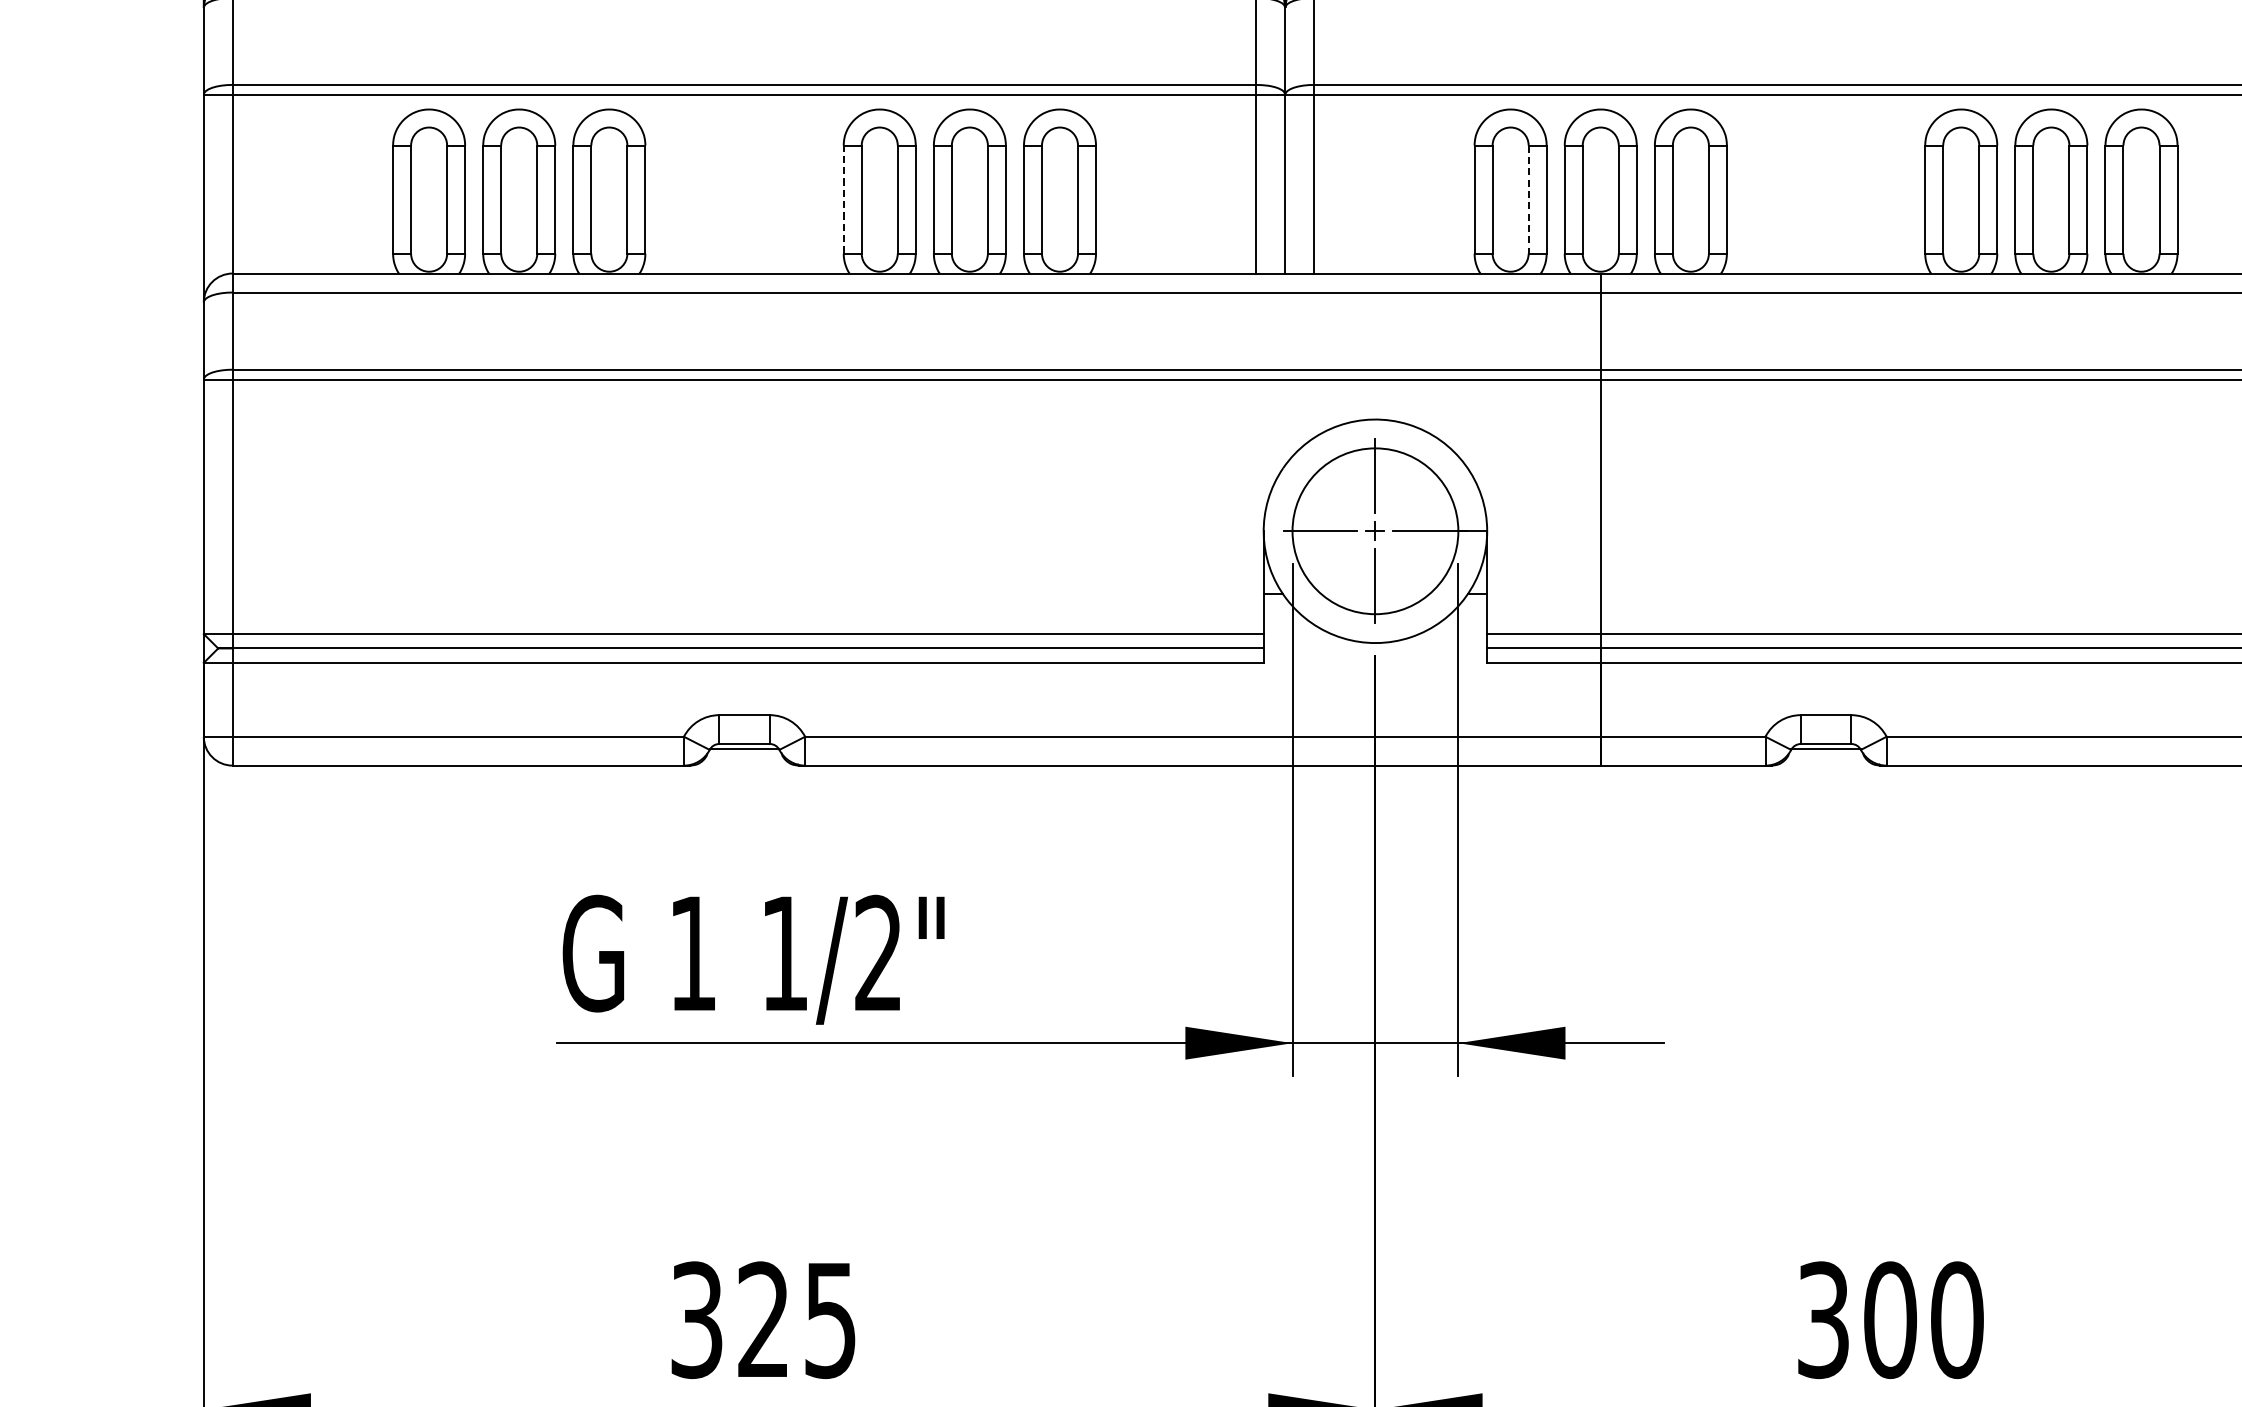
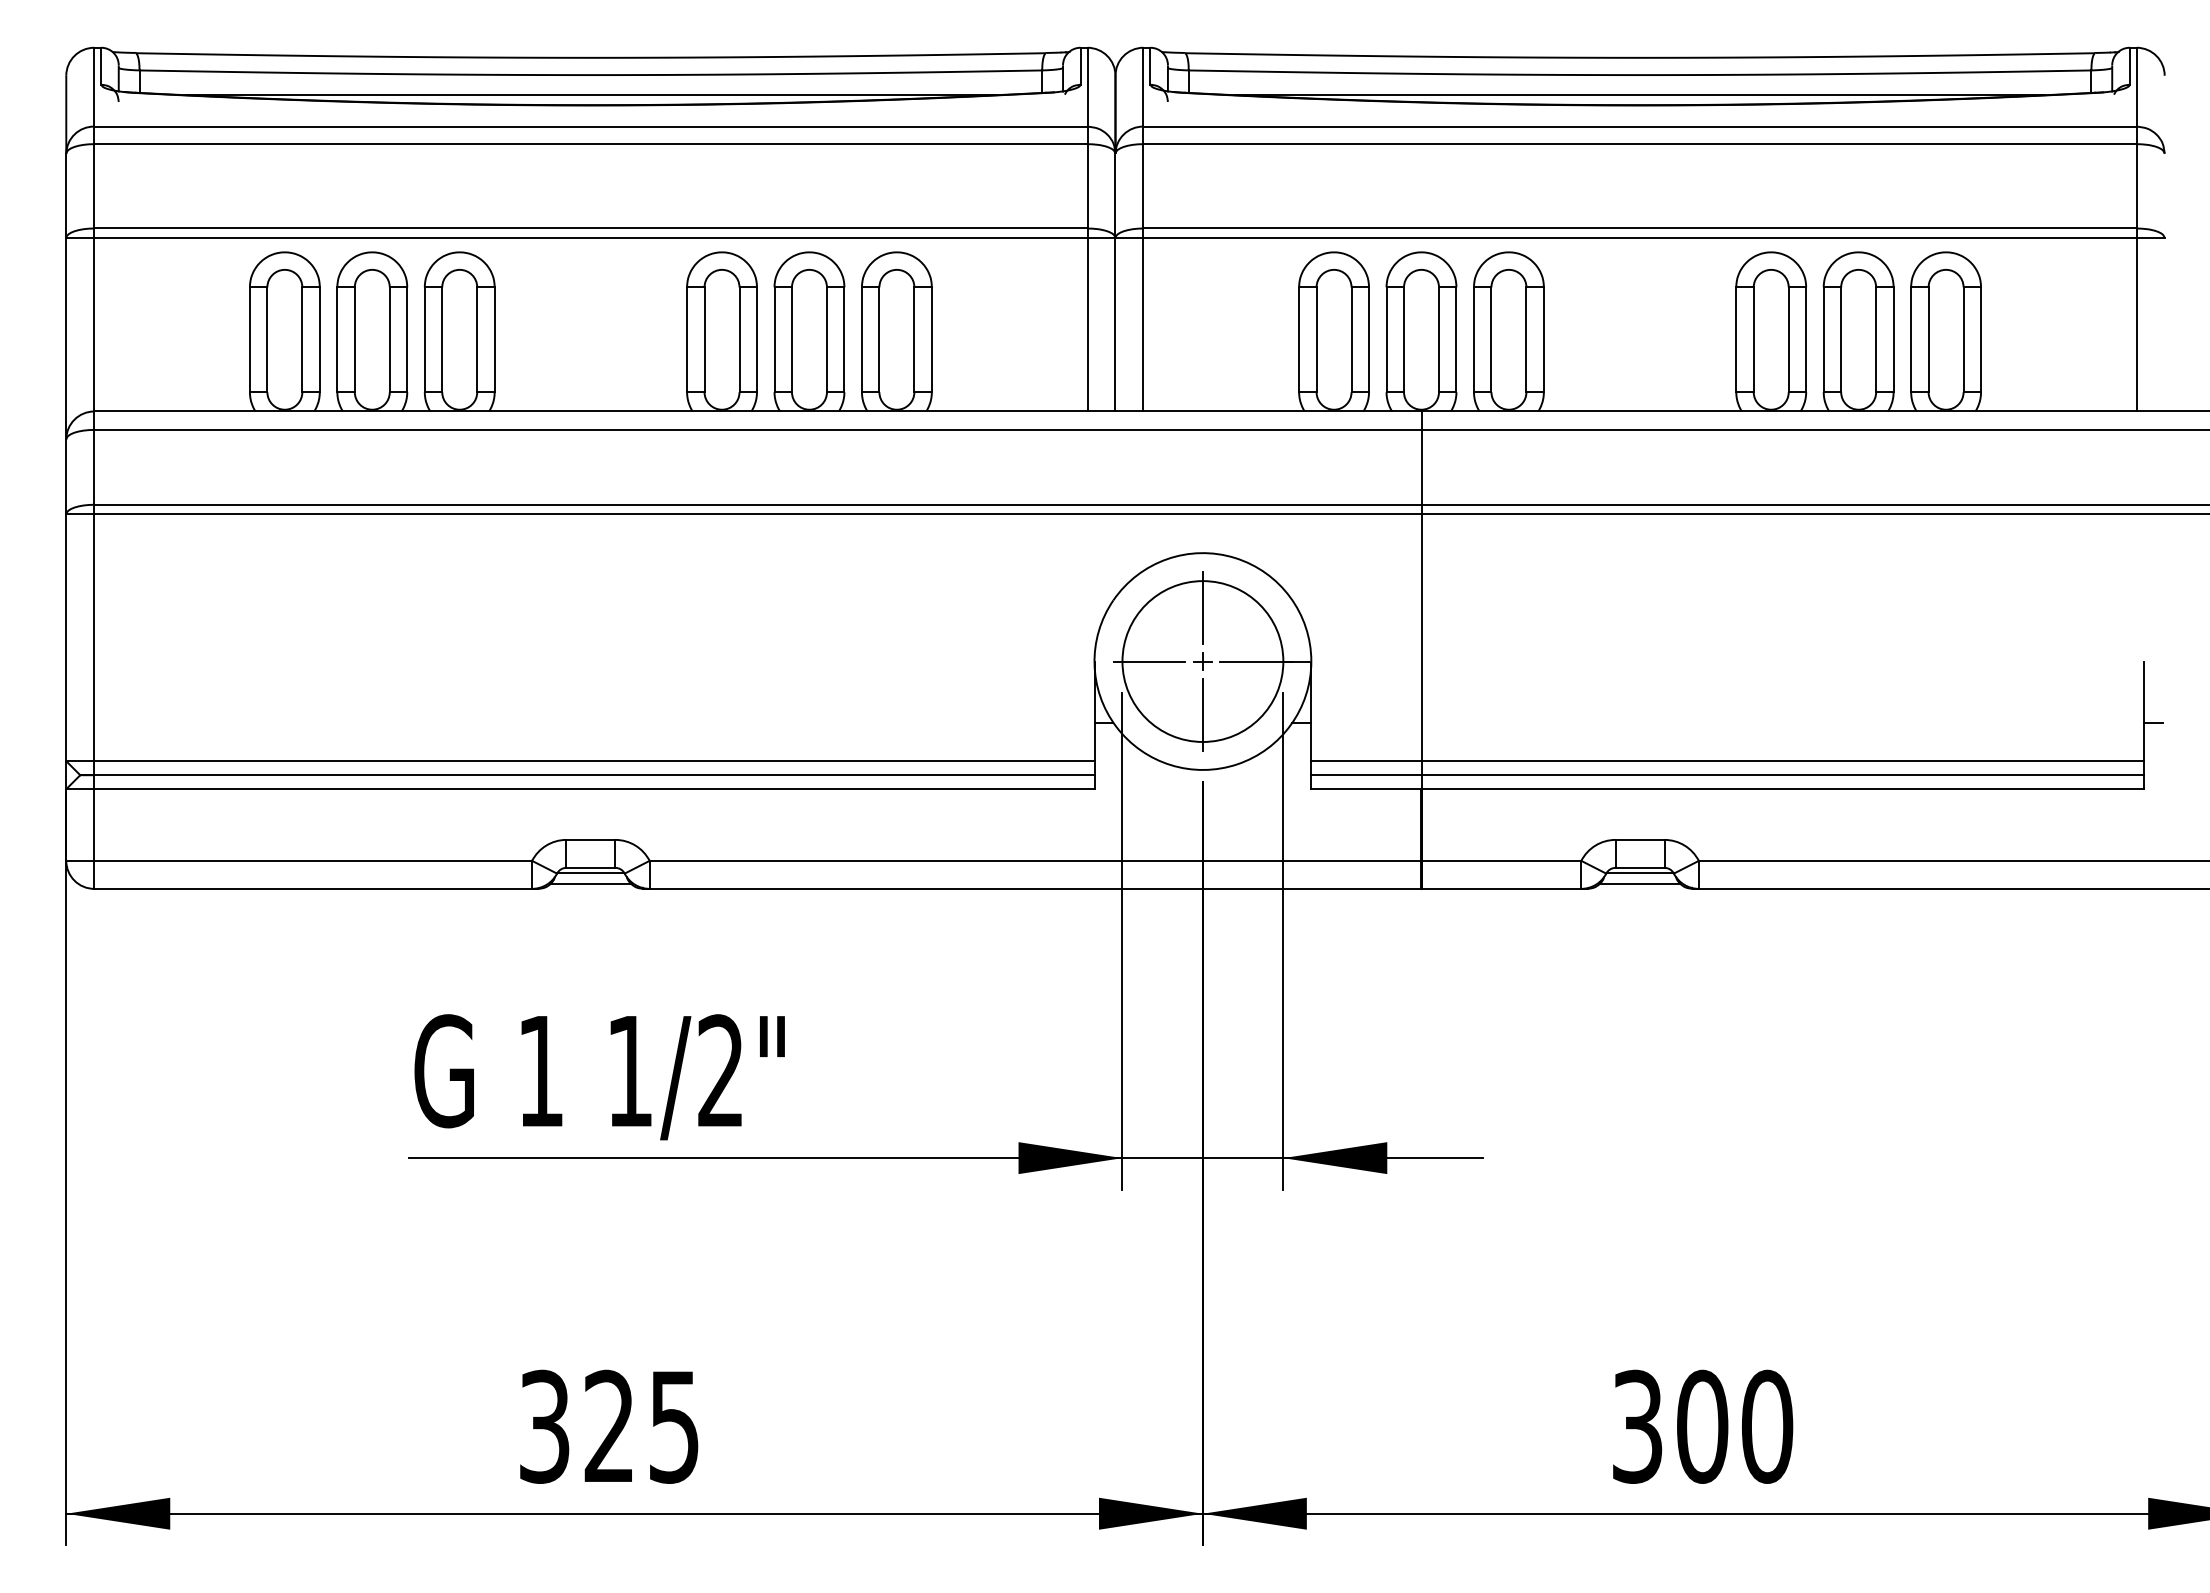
line: (844, 199) -> (687, 339), dashed -> solid
line: (1528, 200) -> (1351, 340), dashed -> solid
line: (744, 760) -> (590, 883), added
line: (1826, 760) -> (1640, 883), added

